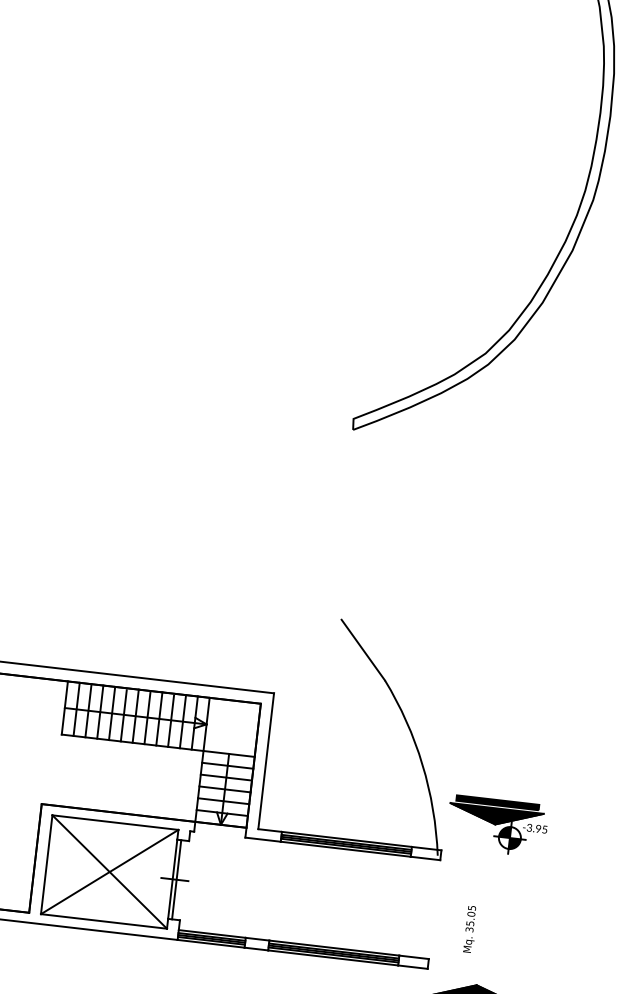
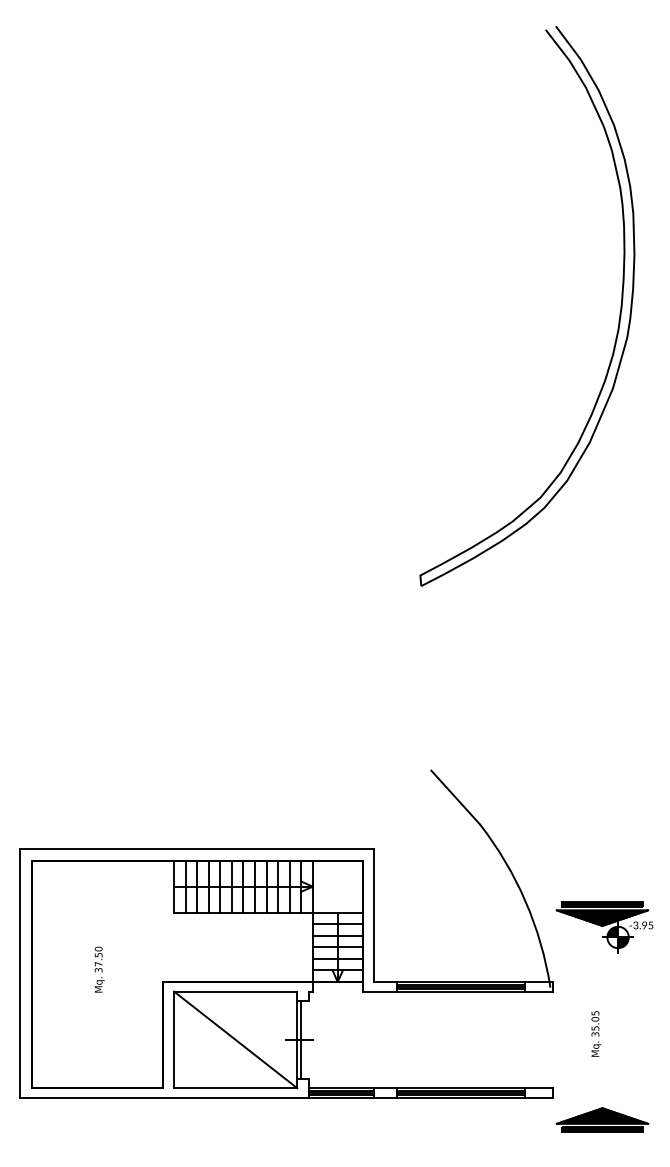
part: (497, 826) -> (604, 927), moved
line: (109, 871) -> (235, 1039), removed
text: (470, 928) -> (596, 1033), moved

